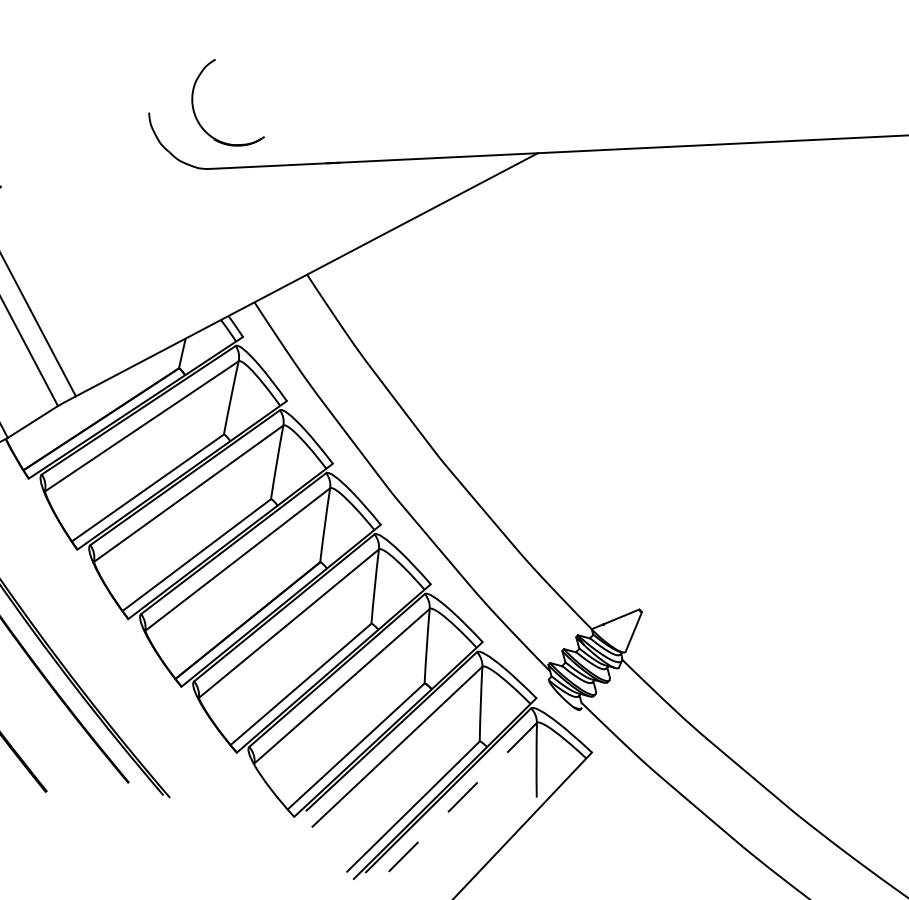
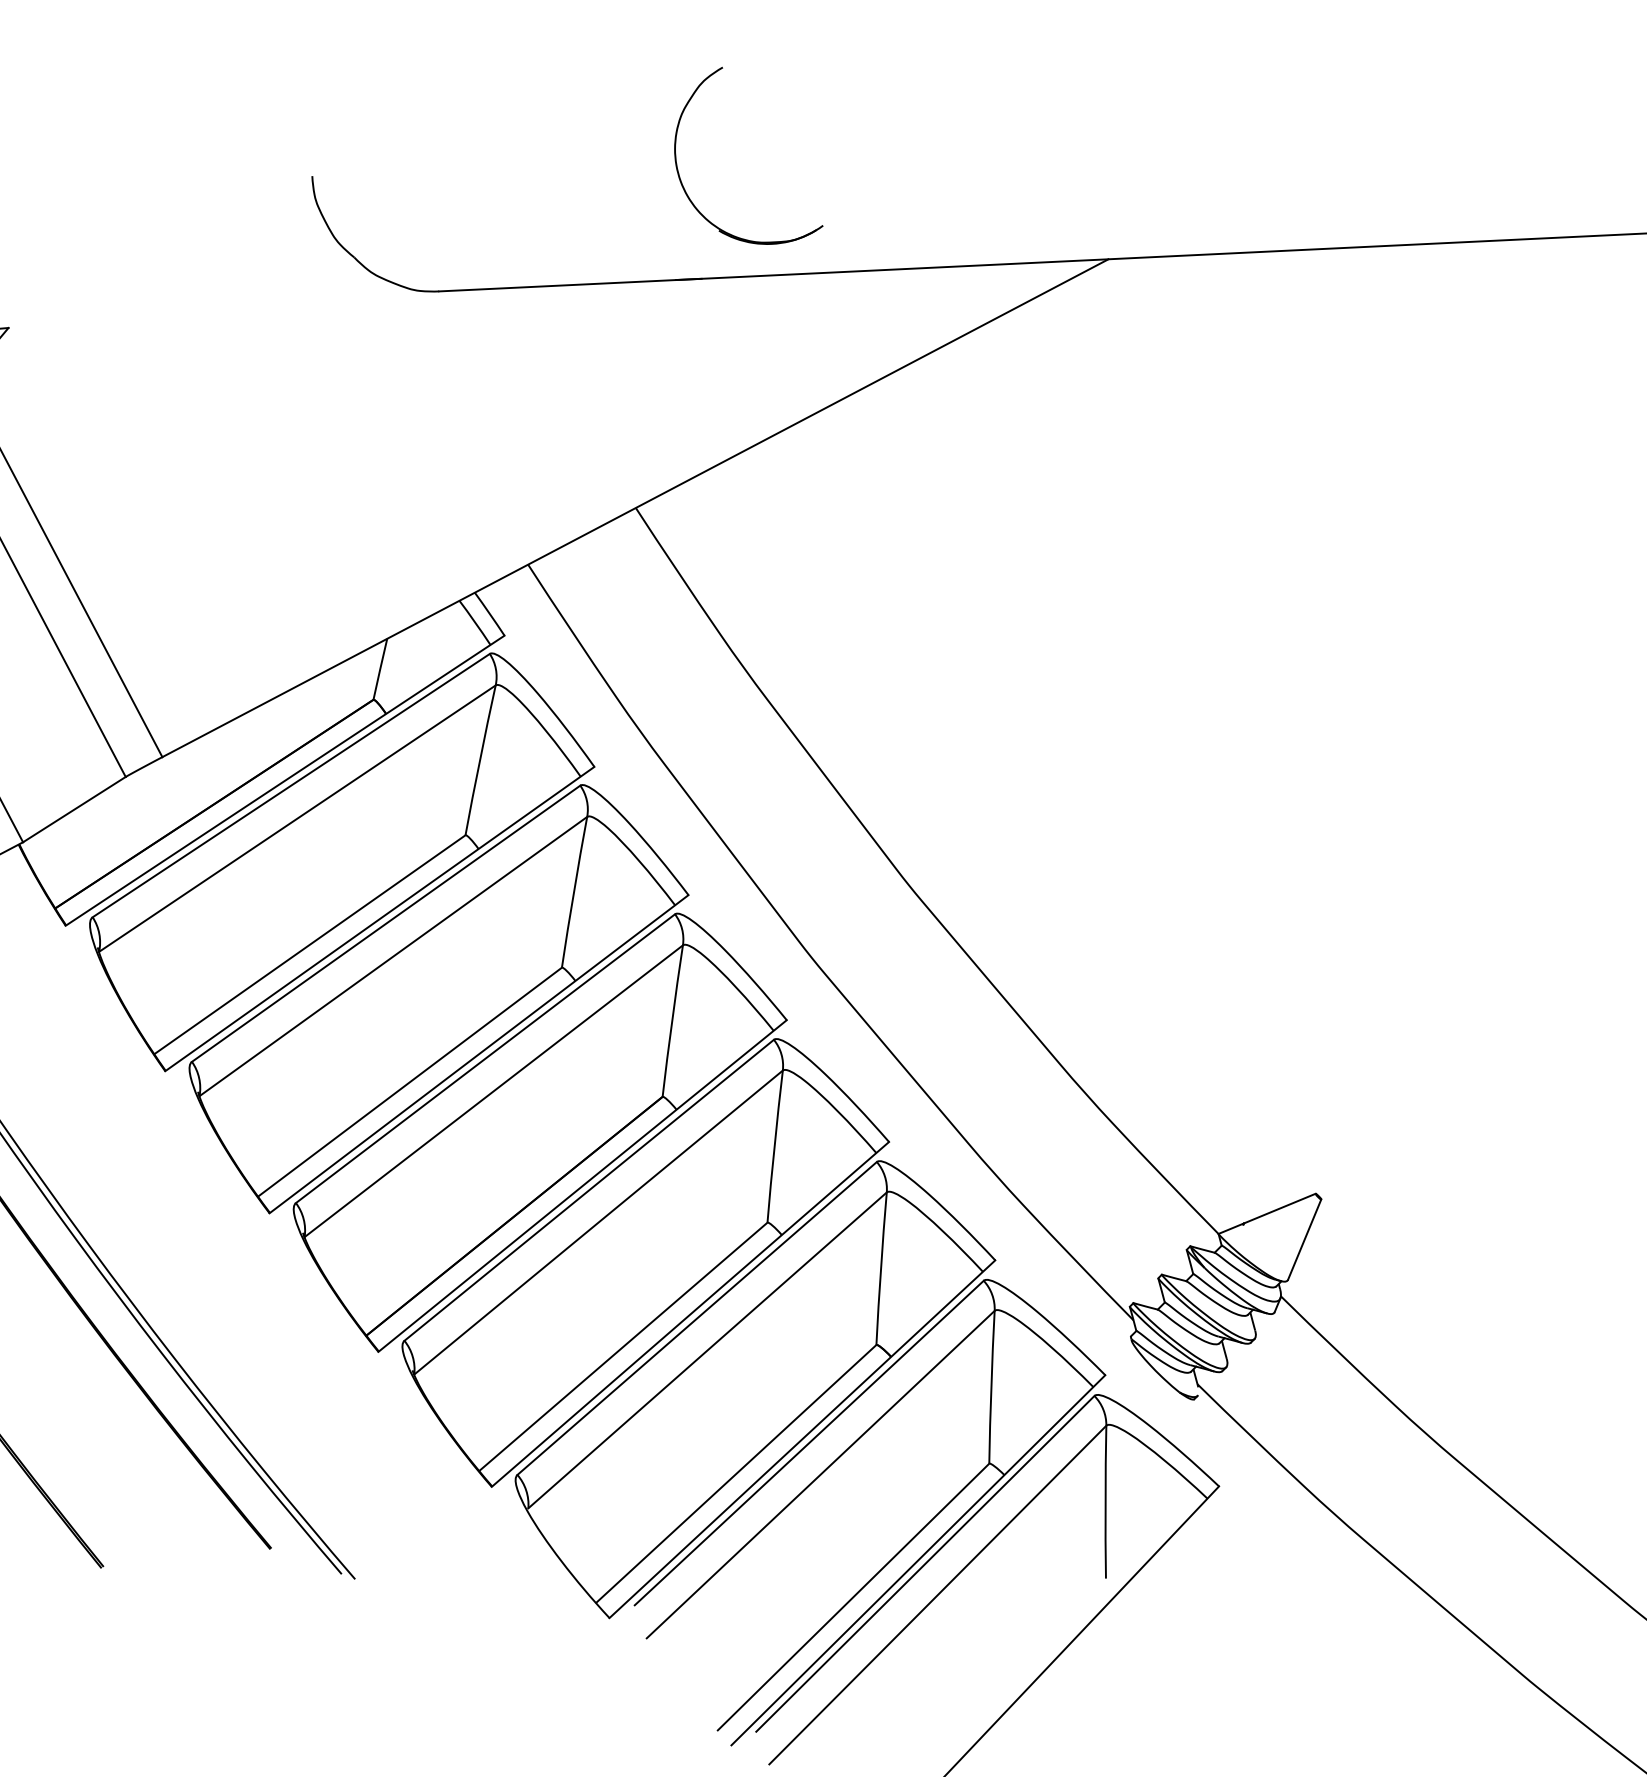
part: (195, 112) -> (681, 175), moved
line: (454, 805) -> (937, 1594), dashed -> solid

